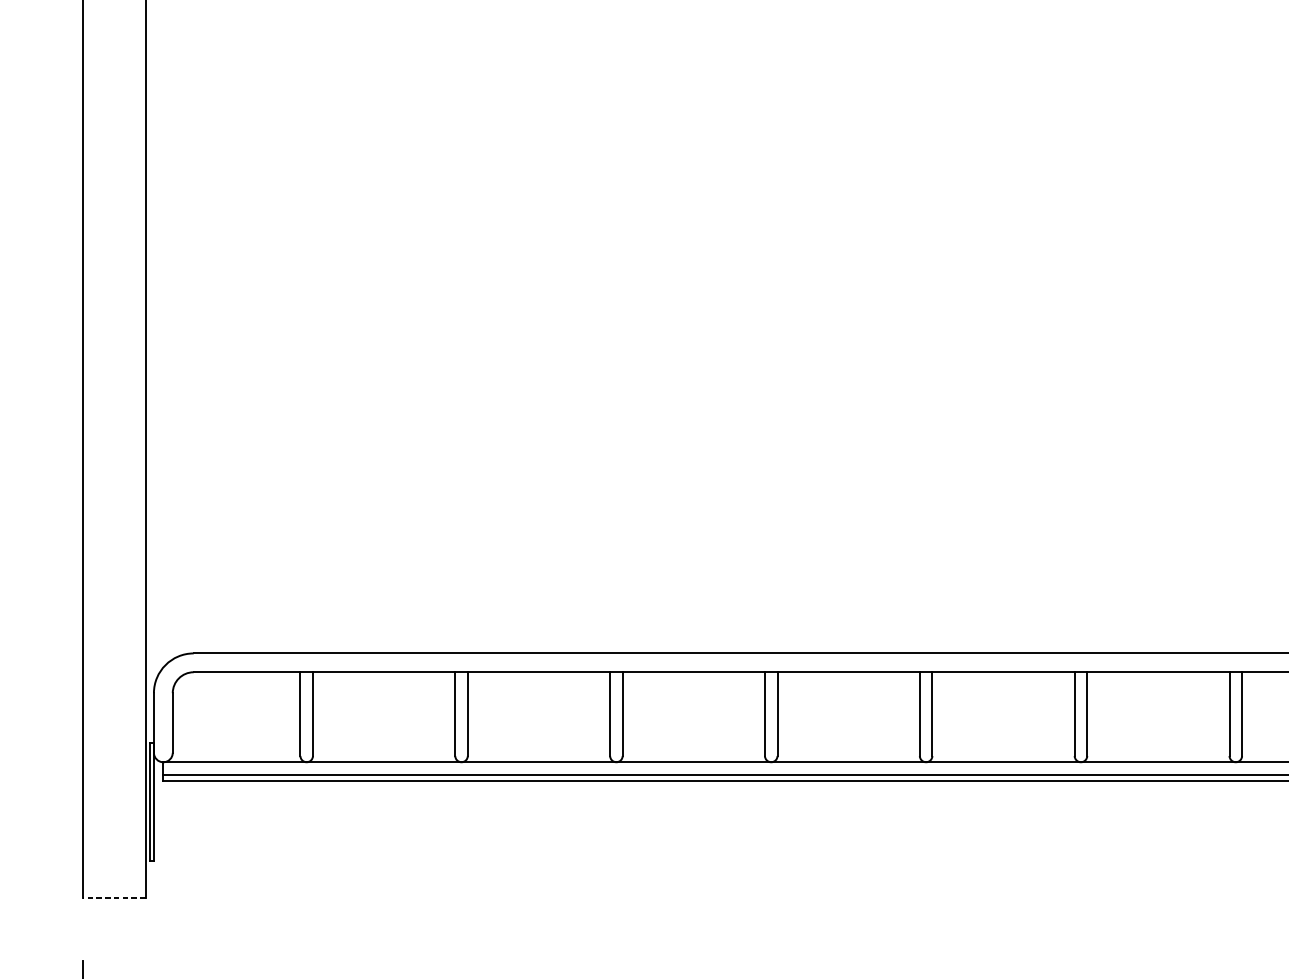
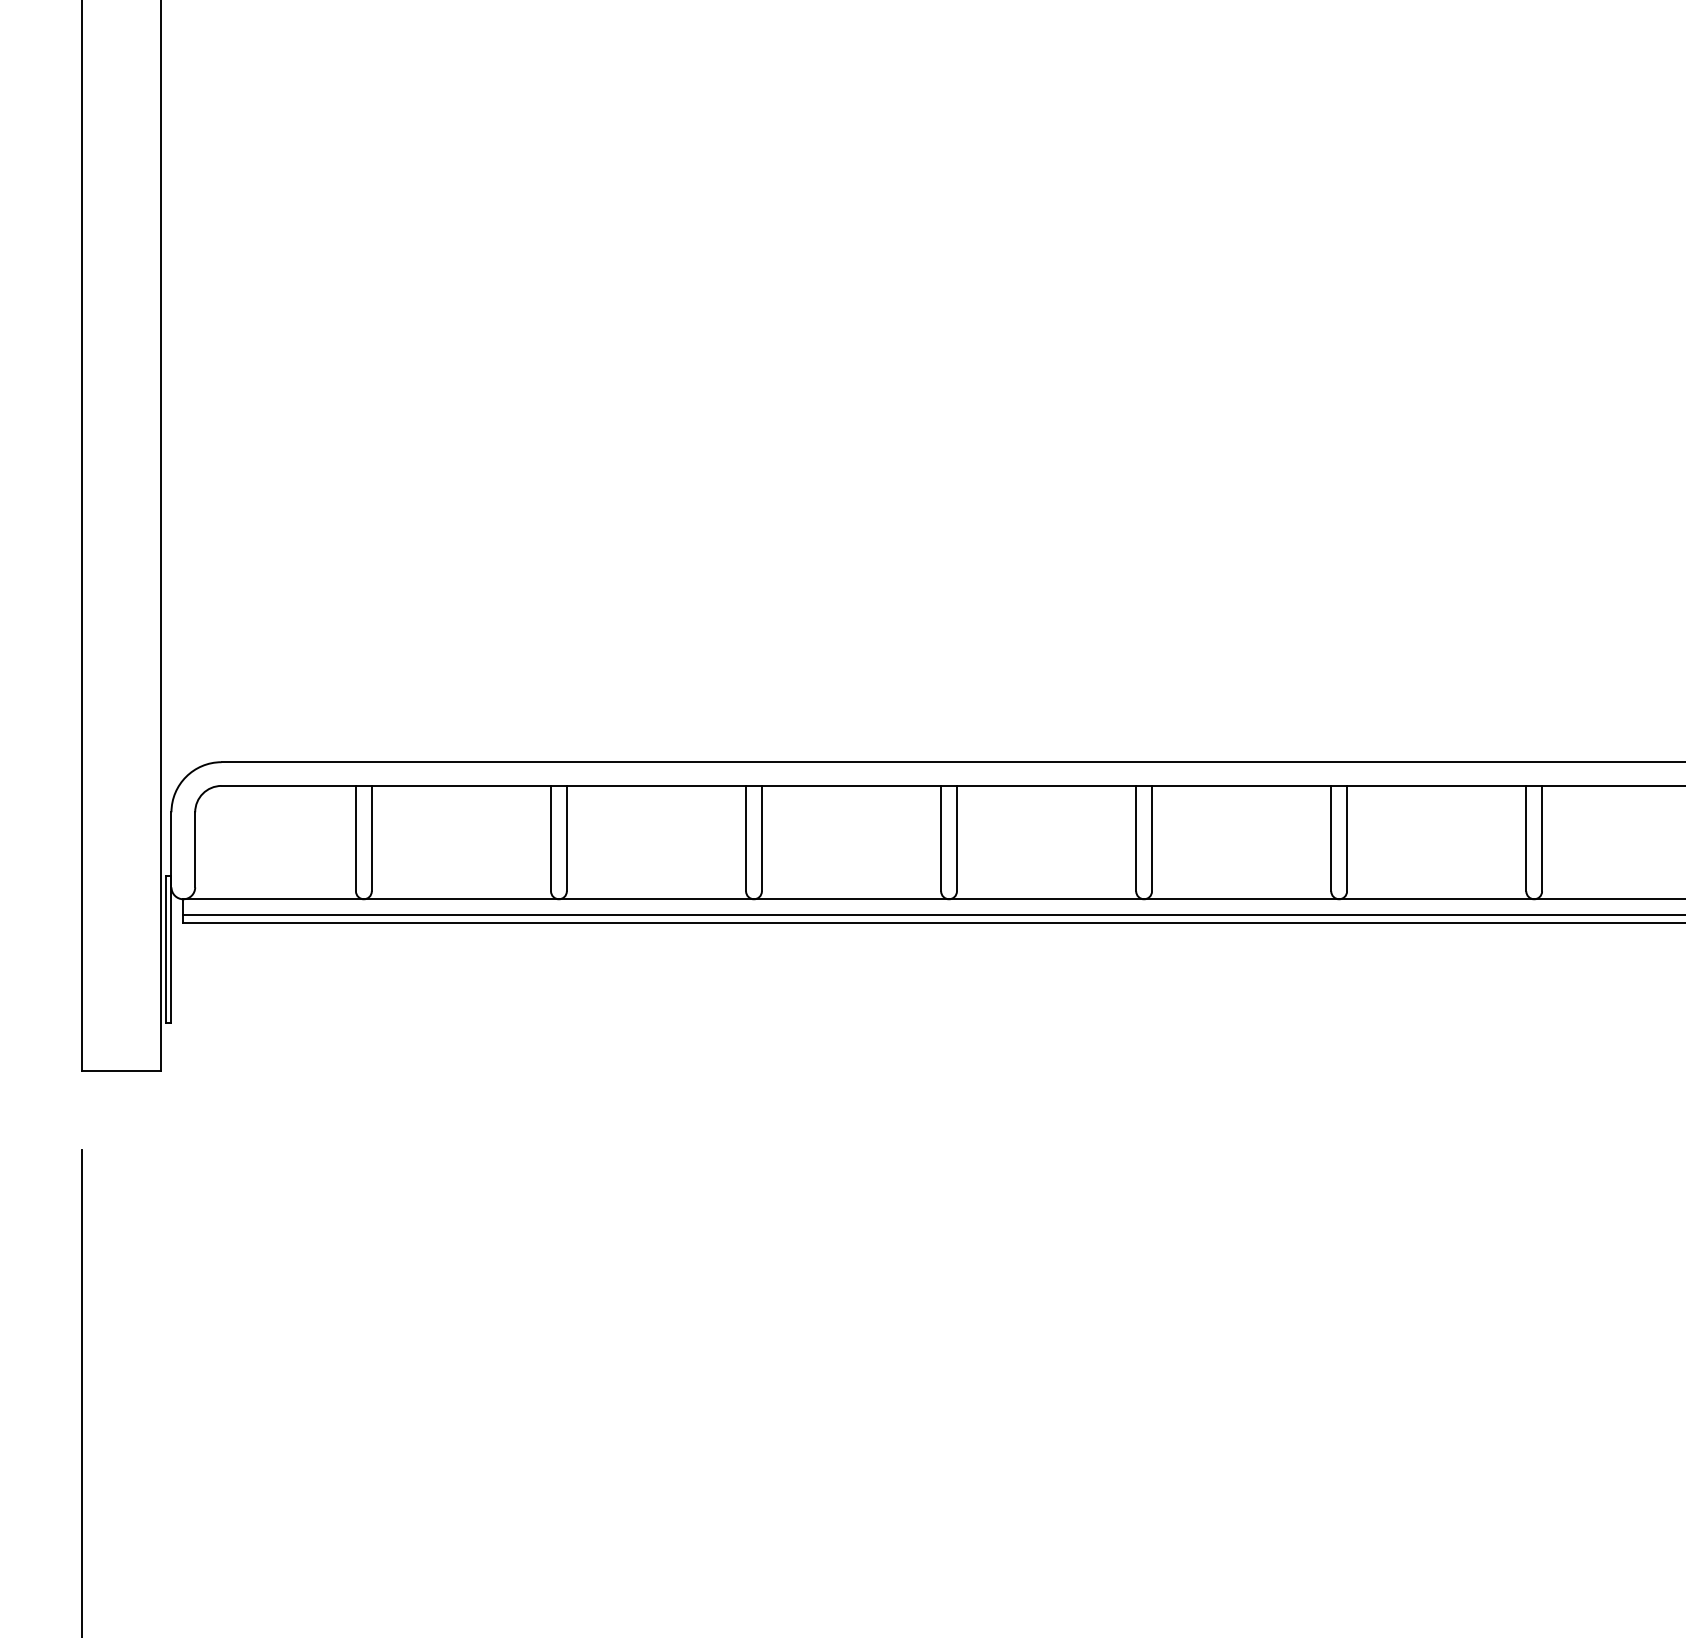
line: (114, 898) -> (121, 1070), dashed -> solid

